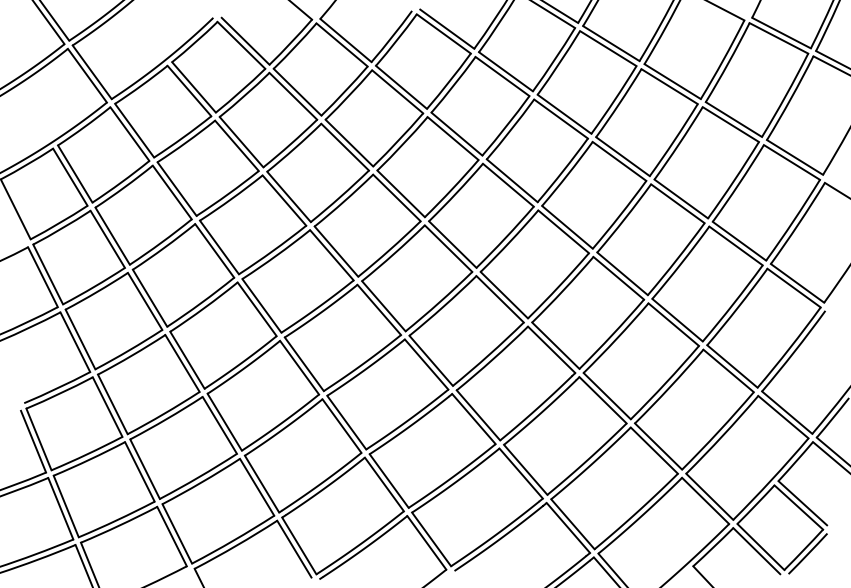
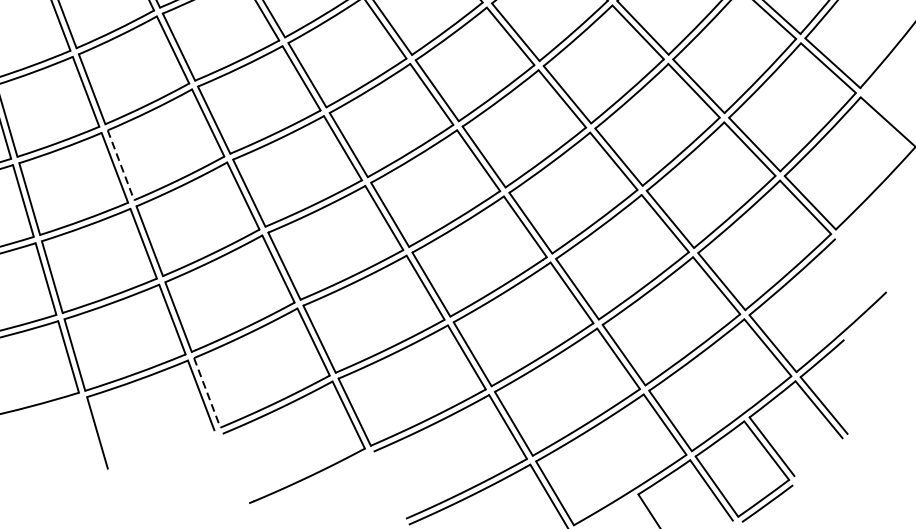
line: (187, 360) -> (120, 165), solid -> dashed
line: (299, 546) -> (207, 393), solid -> dashed

